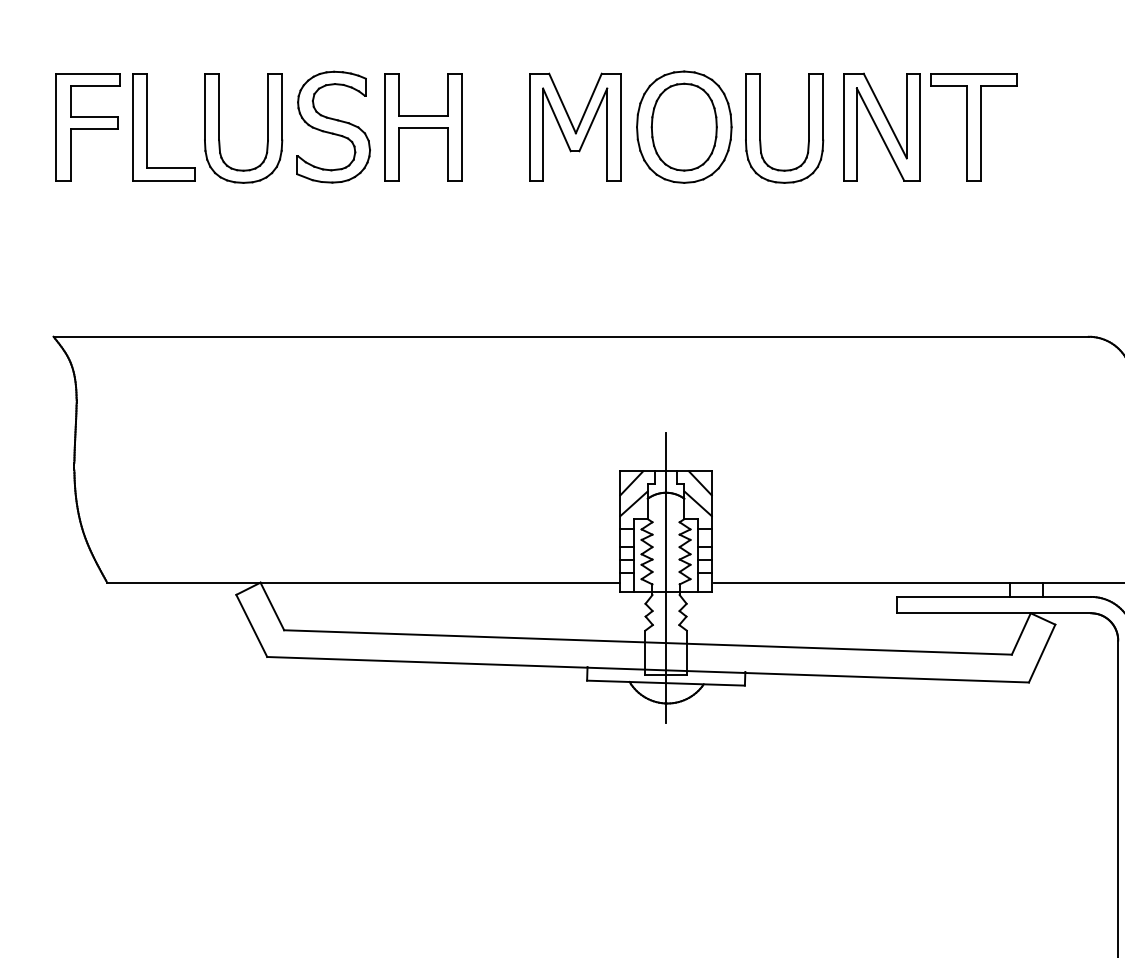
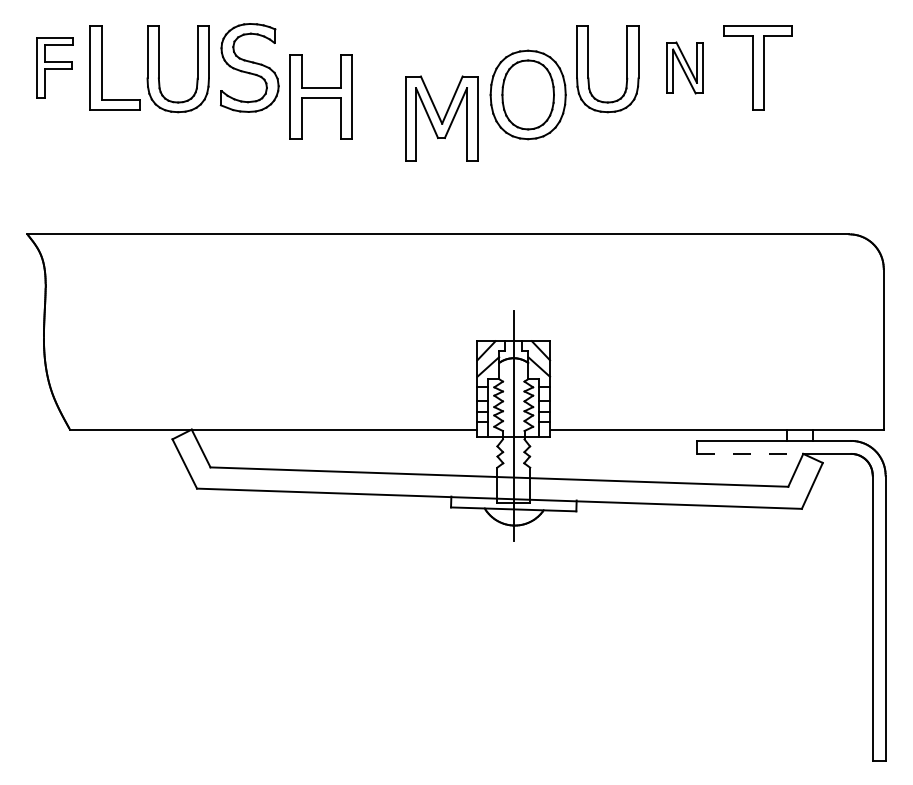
part: (87, 126) -> (54, 67), size x0.7
part: (422, 126) -> (320, 96), moved
part: (575, 126) -> (441, 118), moved
part: (683, 126) -> (527, 94), moved
part: (881, 126) -> (684, 67), size x0.6
line: (964, 612) -> (750, 453), solid -> dashed

